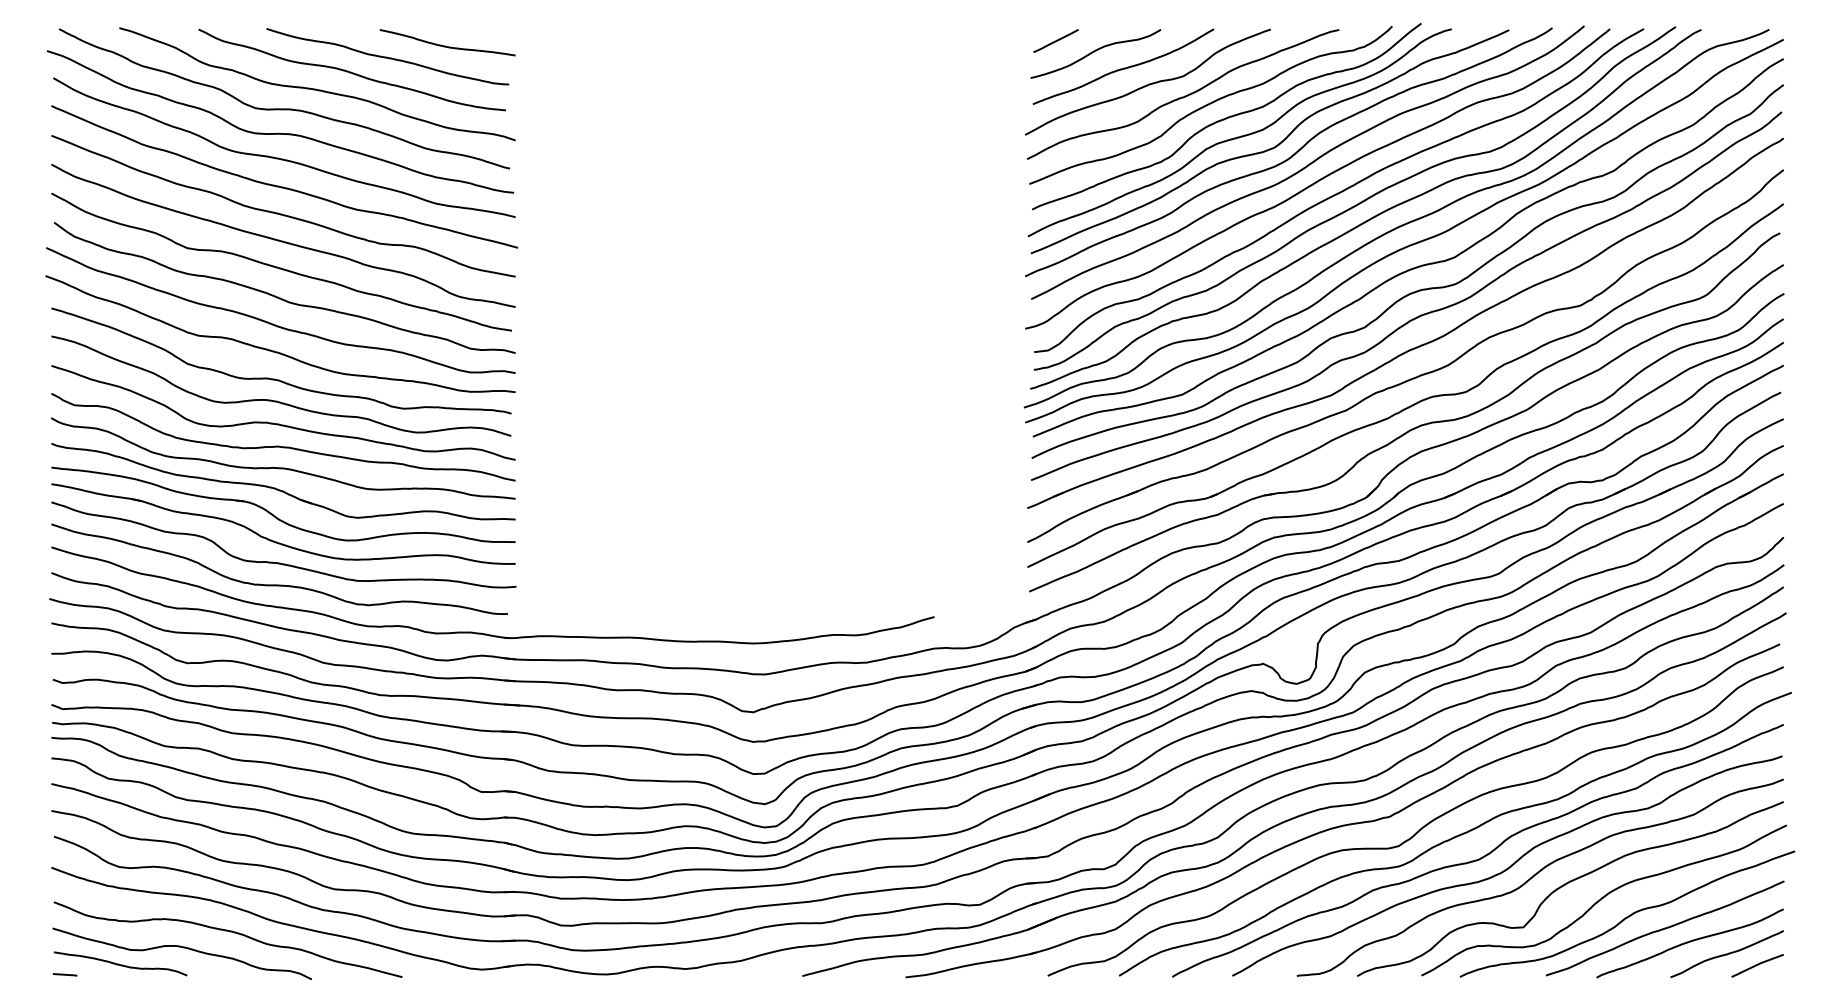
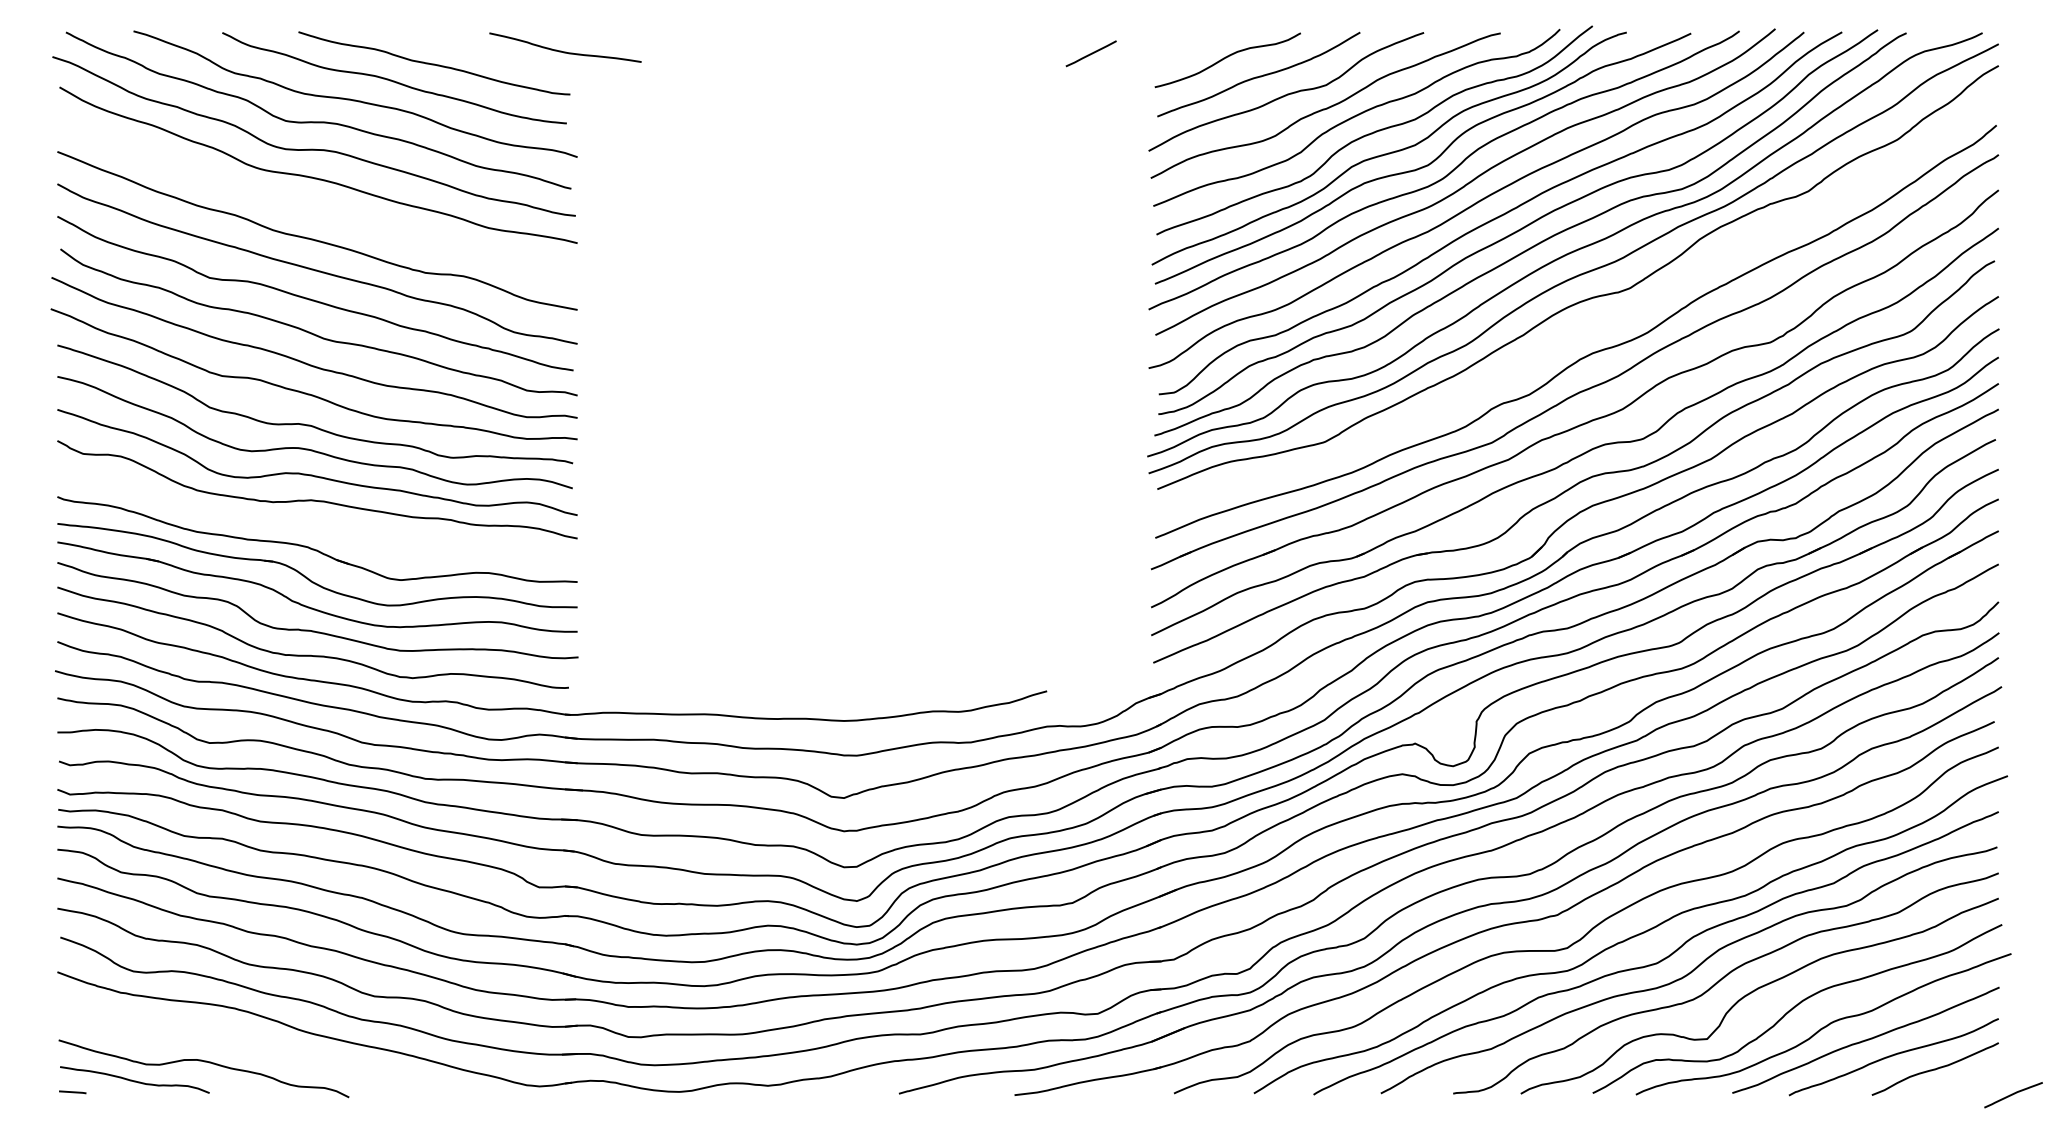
line: (1055, 40) -> (1090, 53), moved
curve: (447, 46) -> (565, 51), moved
curve: (281, 186) -> (315, 208), removed
curve: (1414, 291) -> (1584, 326), removed
curve: (283, 467) -> (317, 523), removed
curve: (229, 932) -> (256, 1044), removed
curve: (1757, 965) -> (2013, 1094), moved

